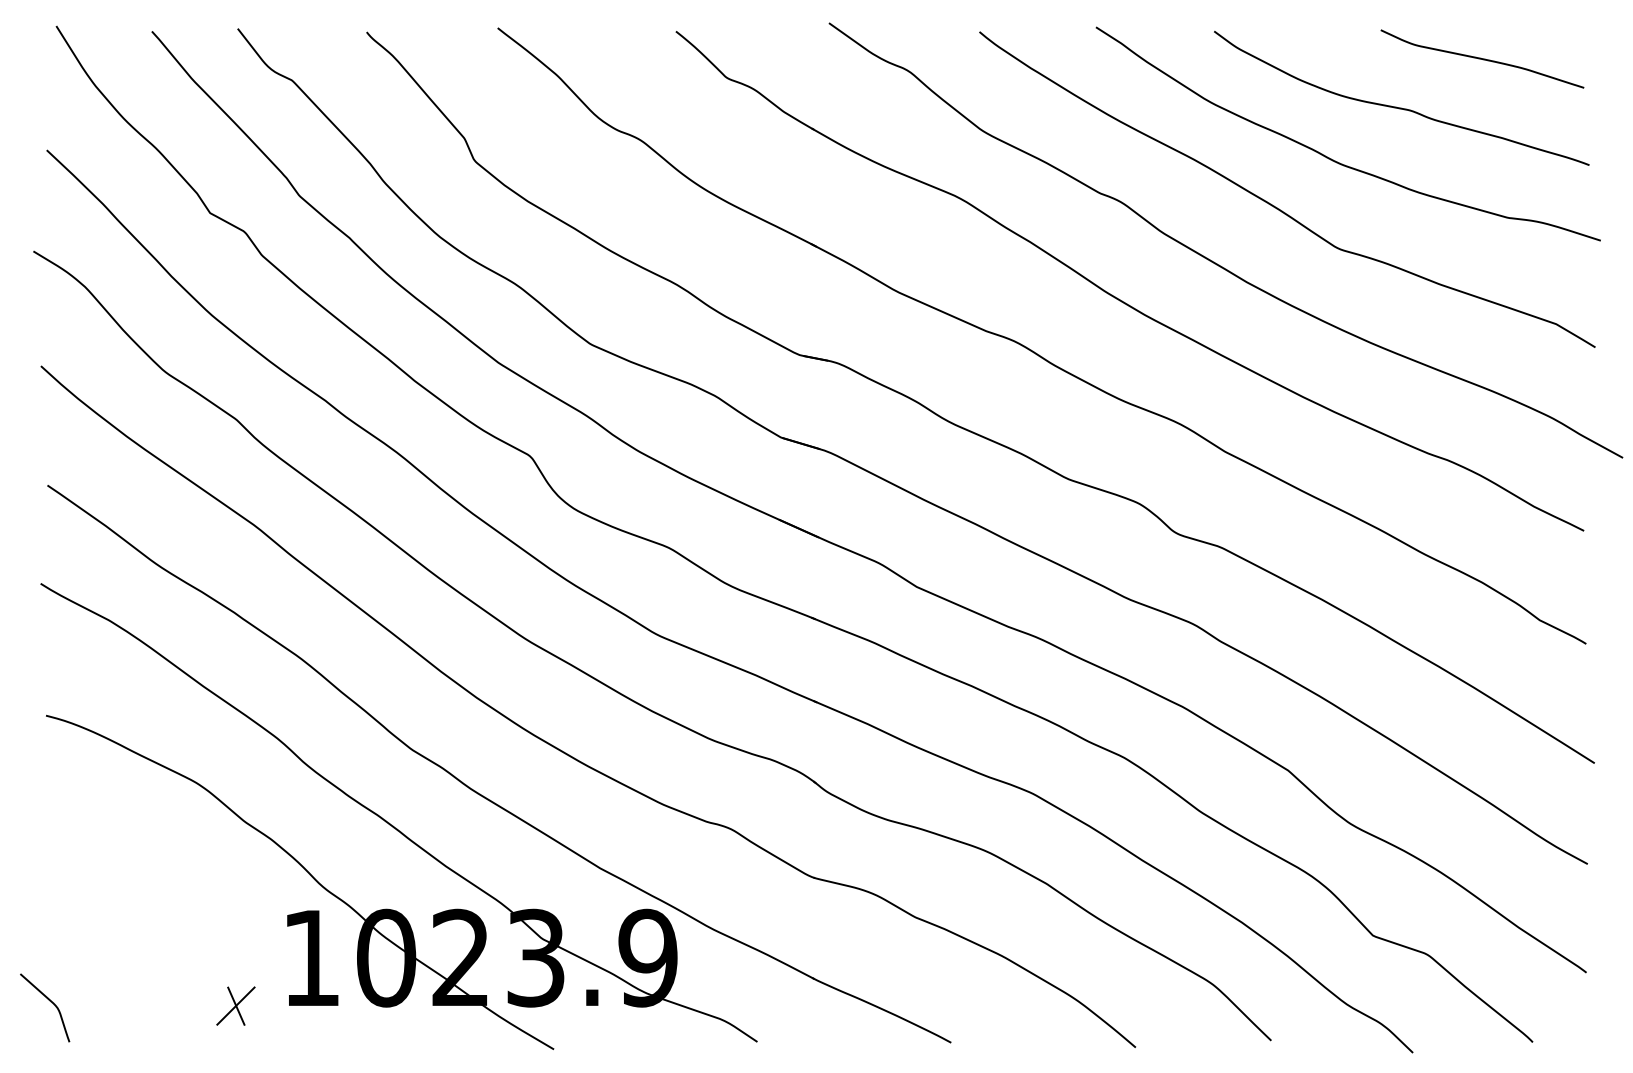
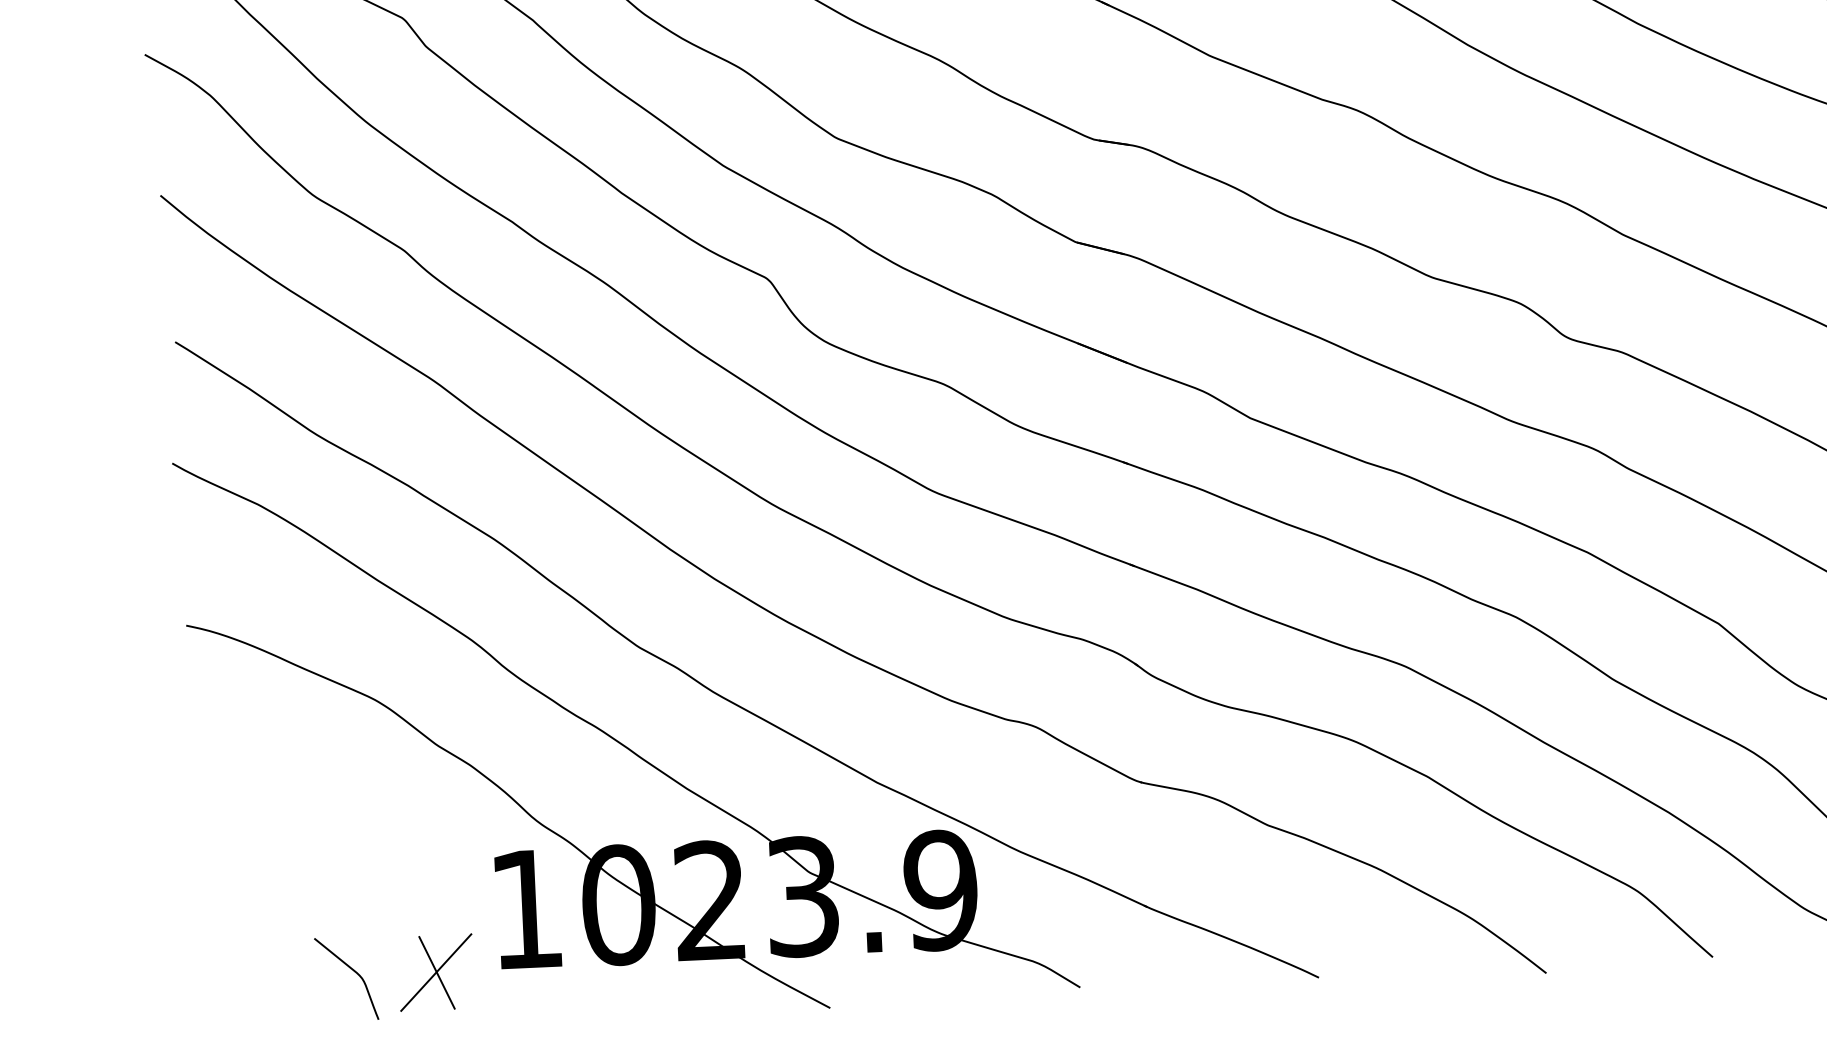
curve: (50, 1002) -> (353, 971), moved
part: (235, 1005) -> (435, 971), size x1.6

